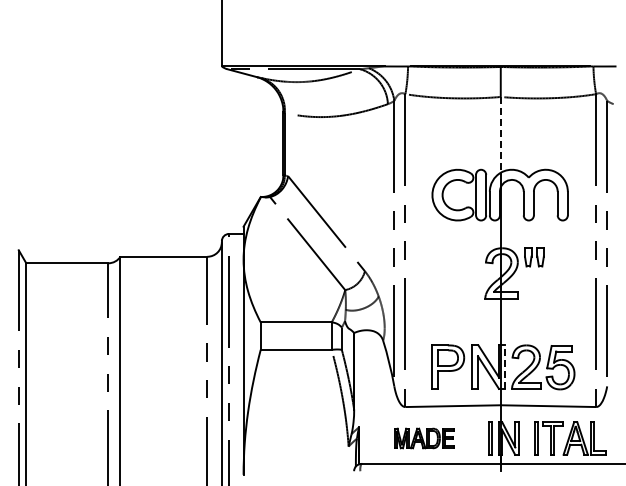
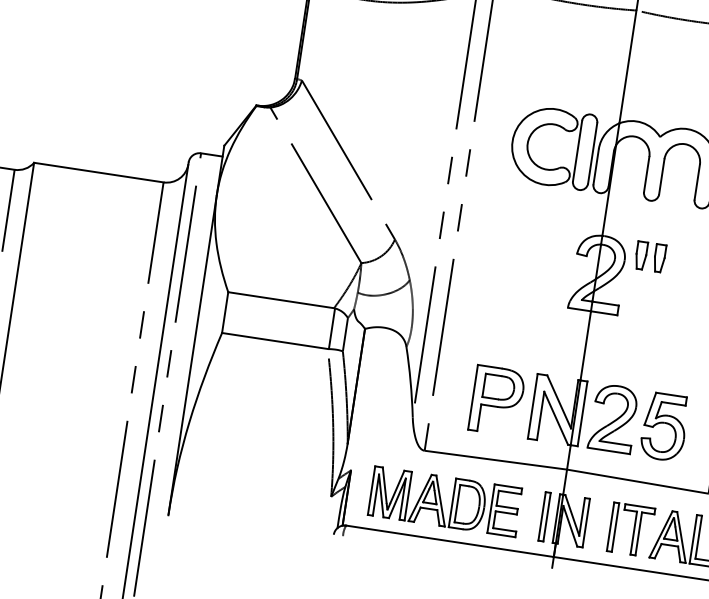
line: (500, 134) -> (627, 66), dashed -> solid
line: (505, 367) -> (582, 414), dashed -> solid
part: (424, 438) -> (445, 501), size x1.67

